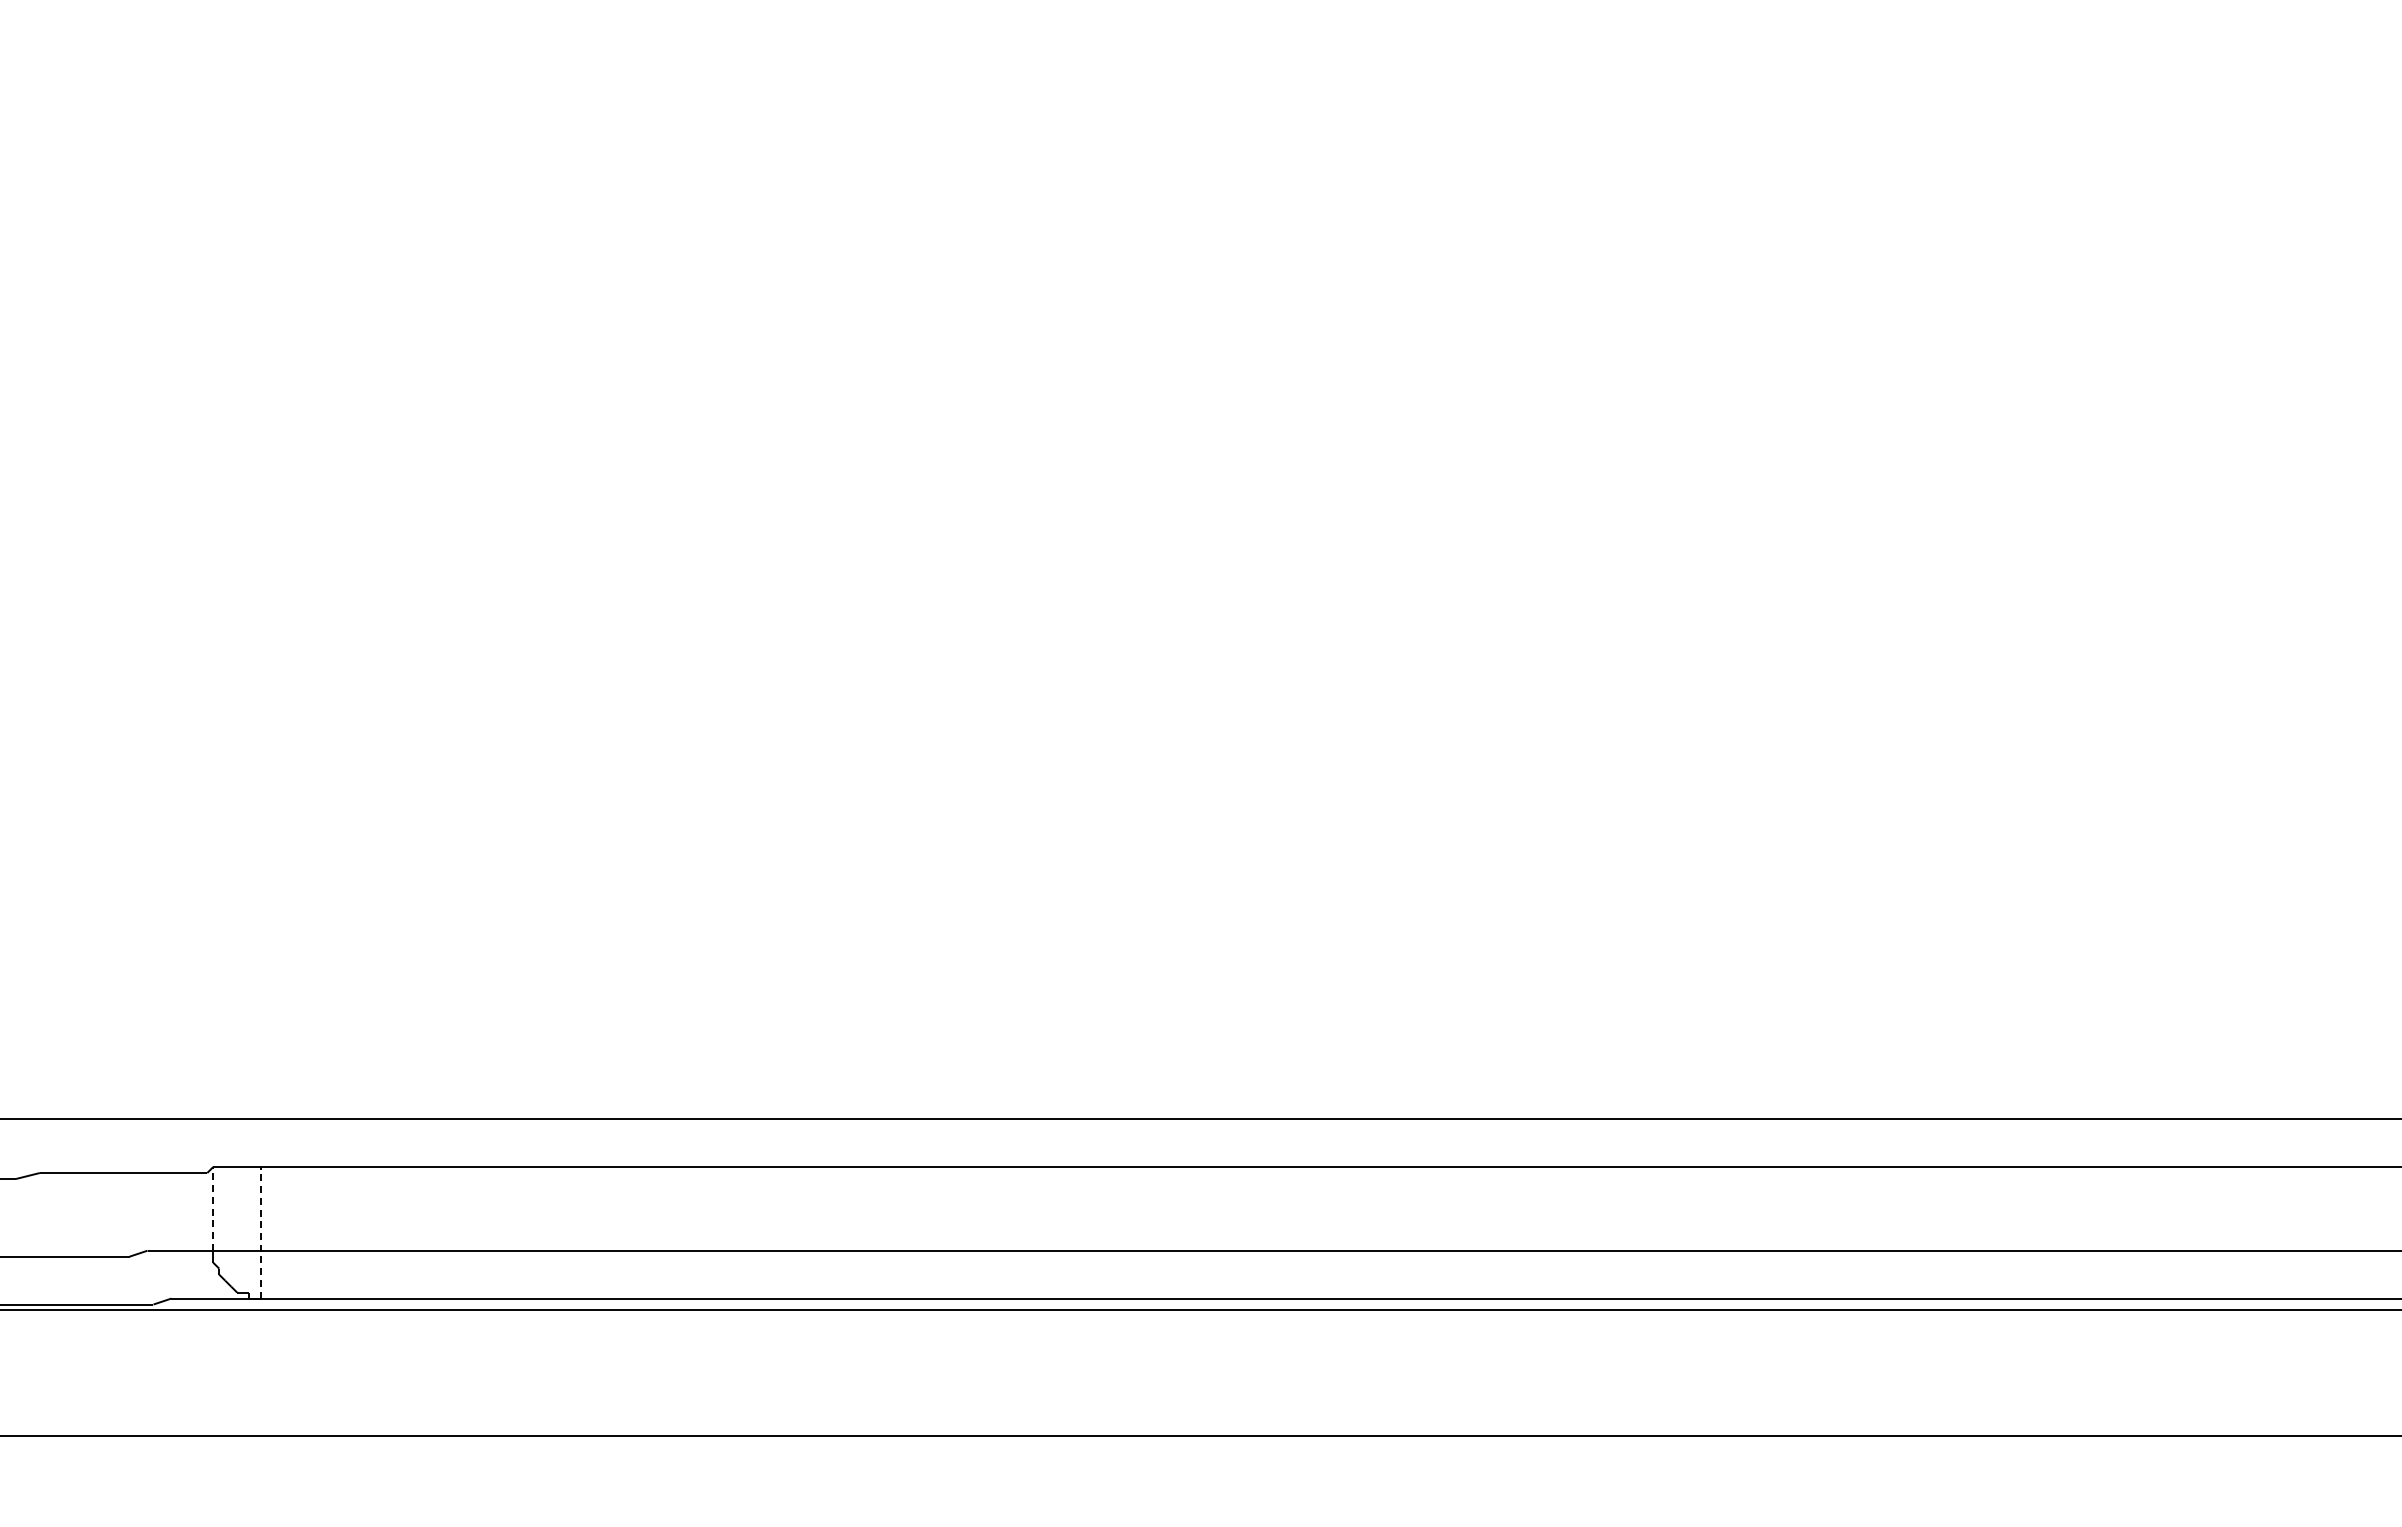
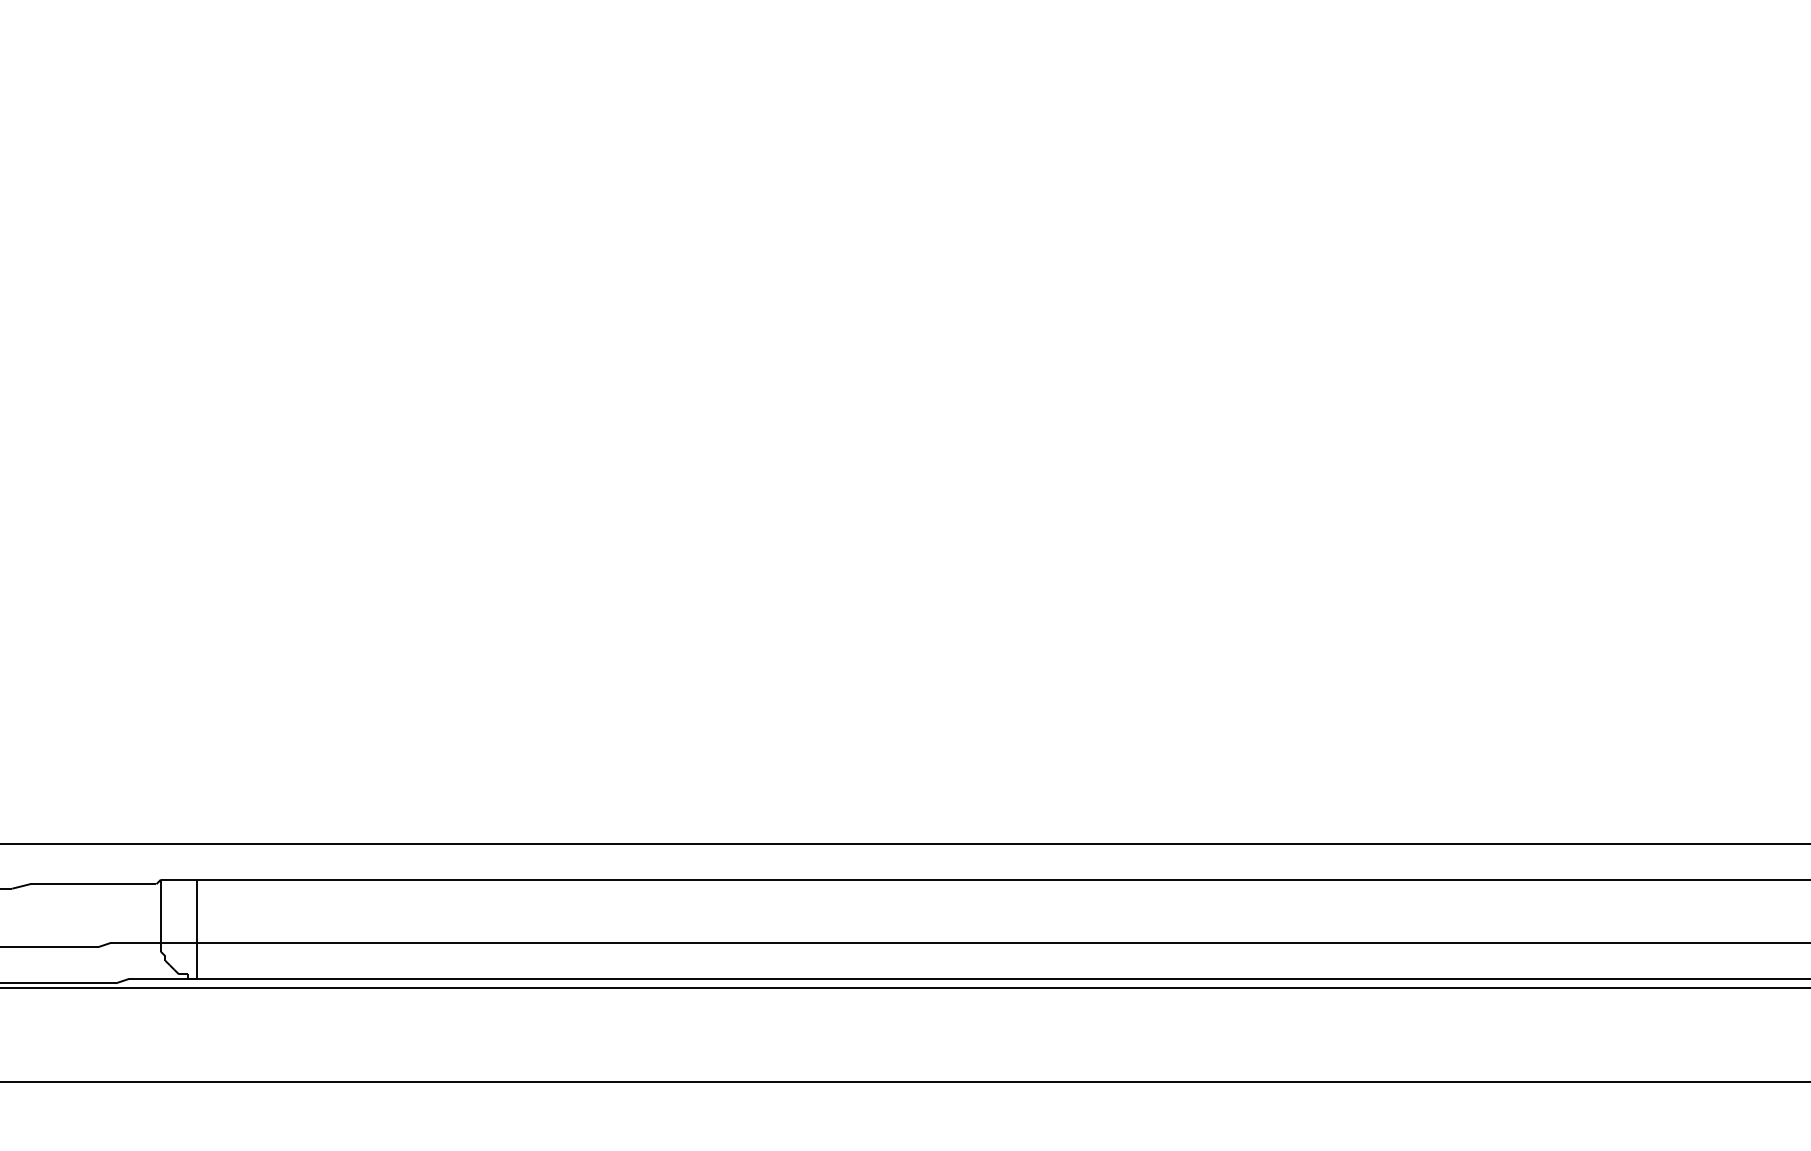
line: (213, 1208) -> (161, 910), dashed -> solid
line: (261, 1232) -> (197, 929), dashed -> solid

